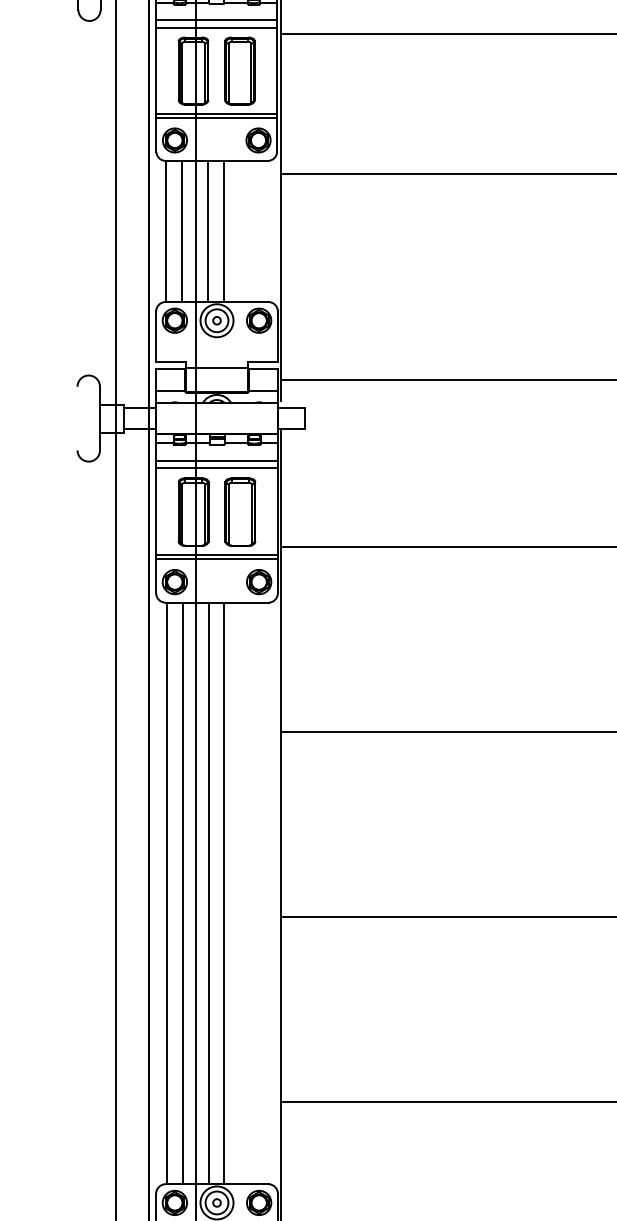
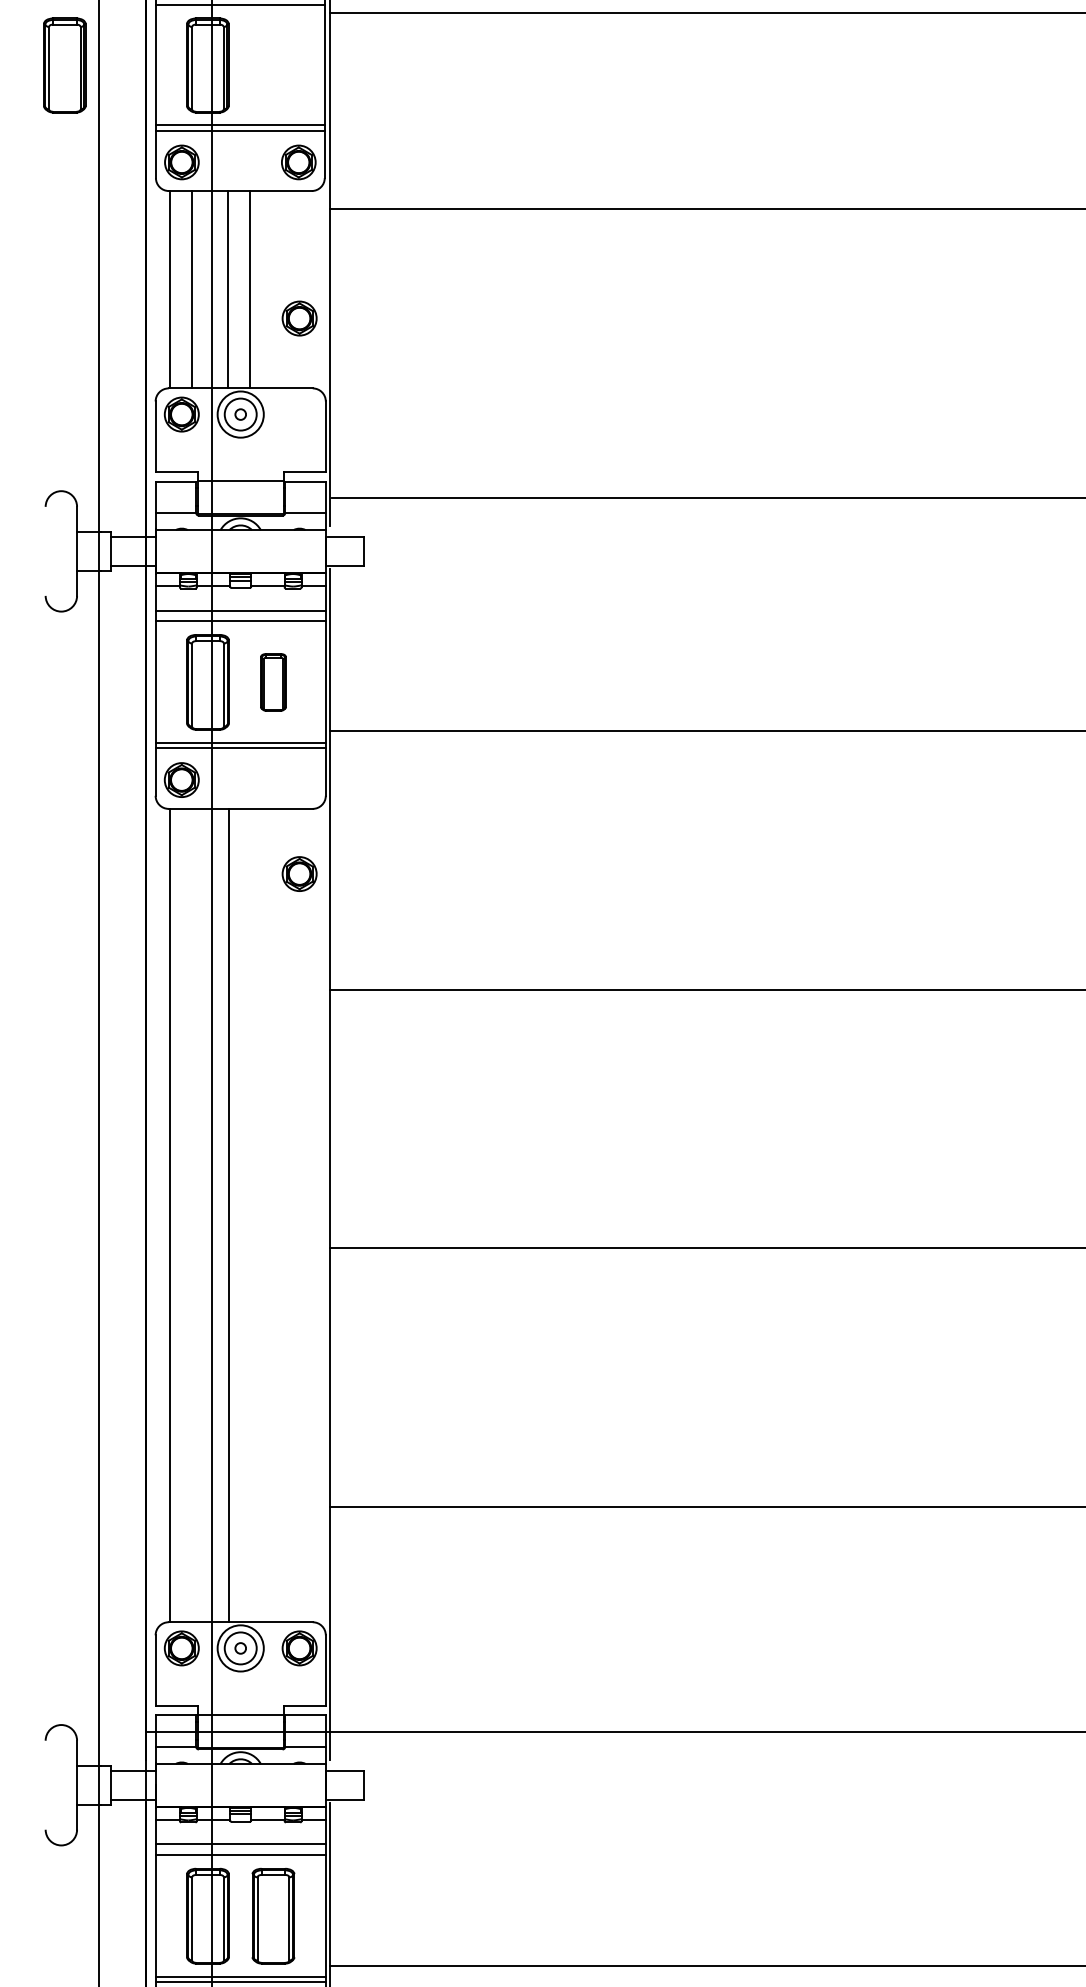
part: (239, 71) -> (64, 65), moved
part: (259, 320) -> (299, 318), moved
part: (240, 512) -> (273, 682), size x0.6
part: (259, 581) -> (299, 873), moved
line: (182, 893) -> (192, 1215), removed
line: (224, 893) -> (251, 1215), removed

